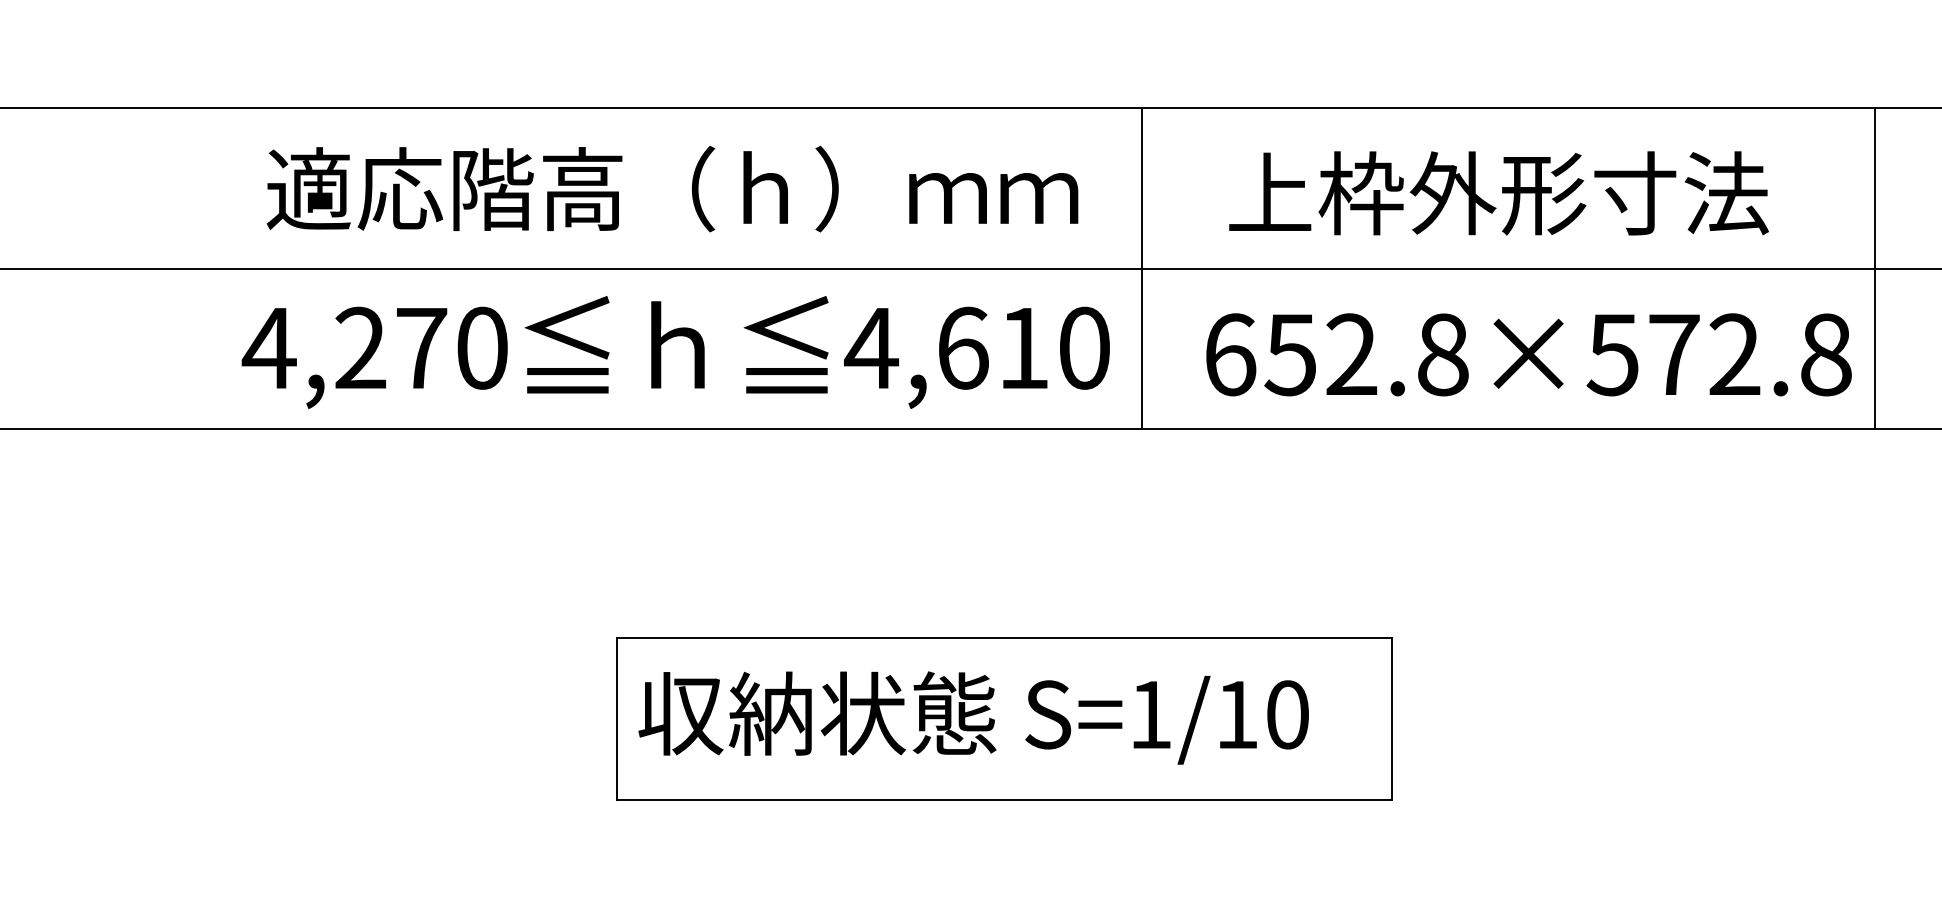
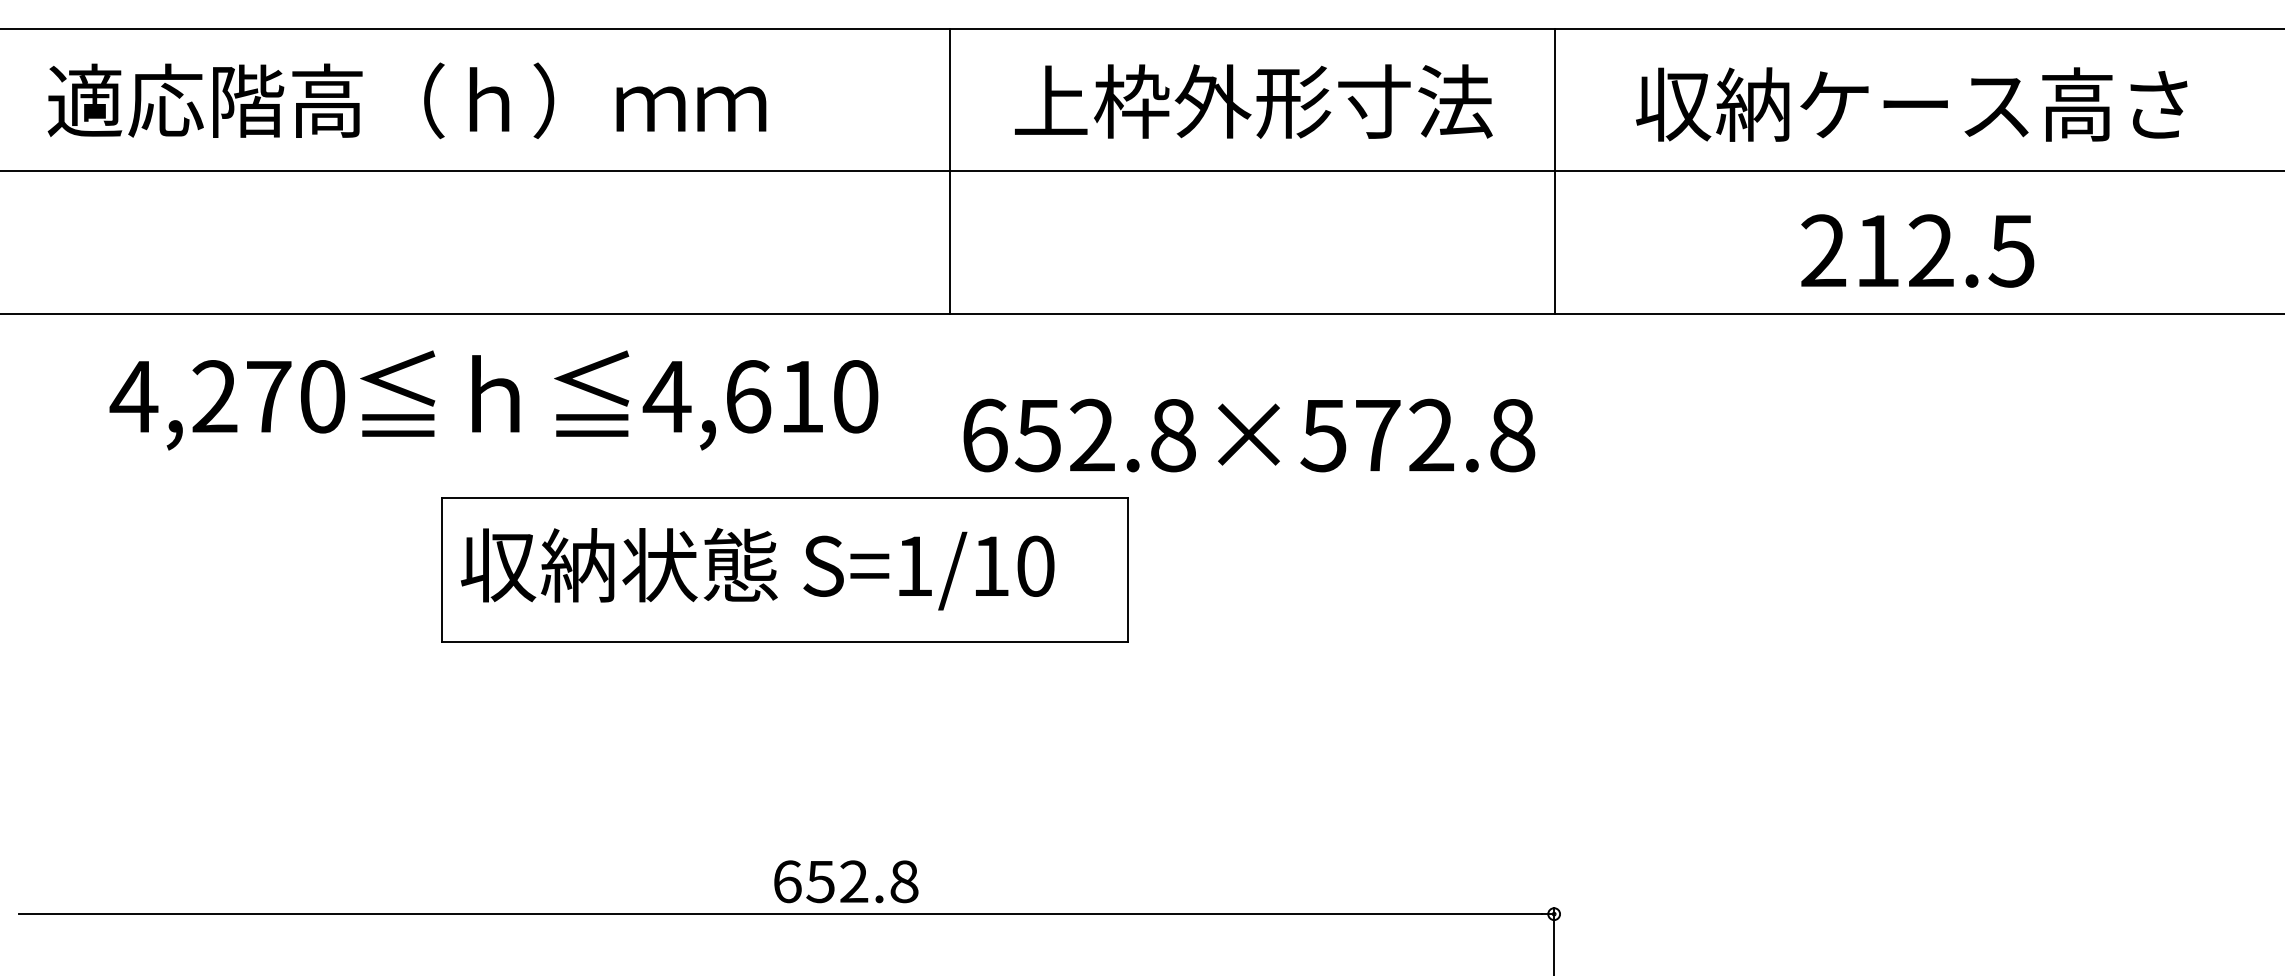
text: (671, 188) -> (406, 100), moved
text: (1498, 193) -> (1253, 101), moved
line: (1141, 268) -> (949, 171), moved
text: (675, 352) -> (493, 400), moved
text: (1529, 354) -> (1249, 435), moved

